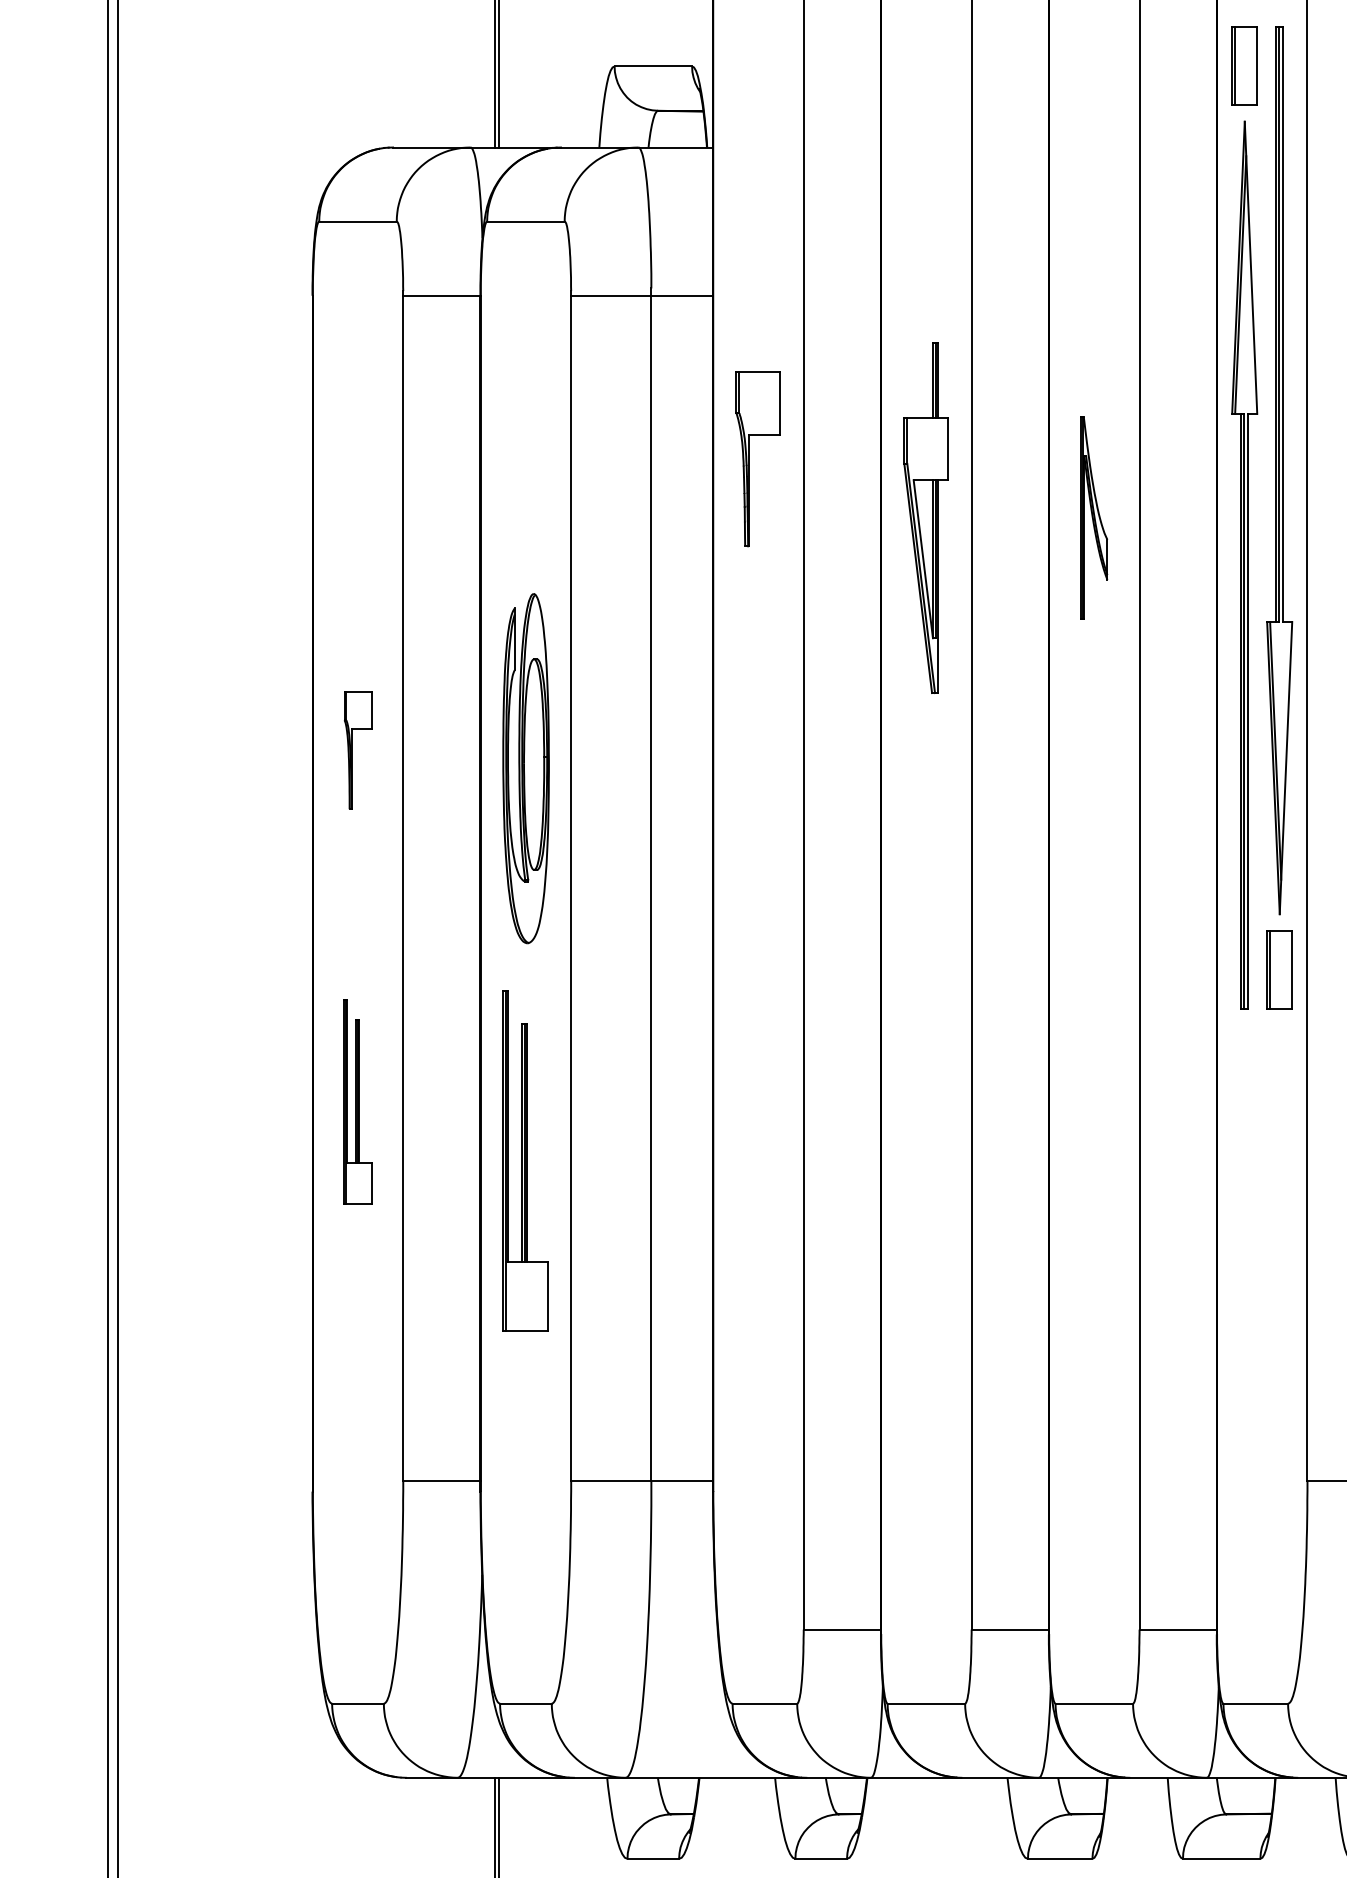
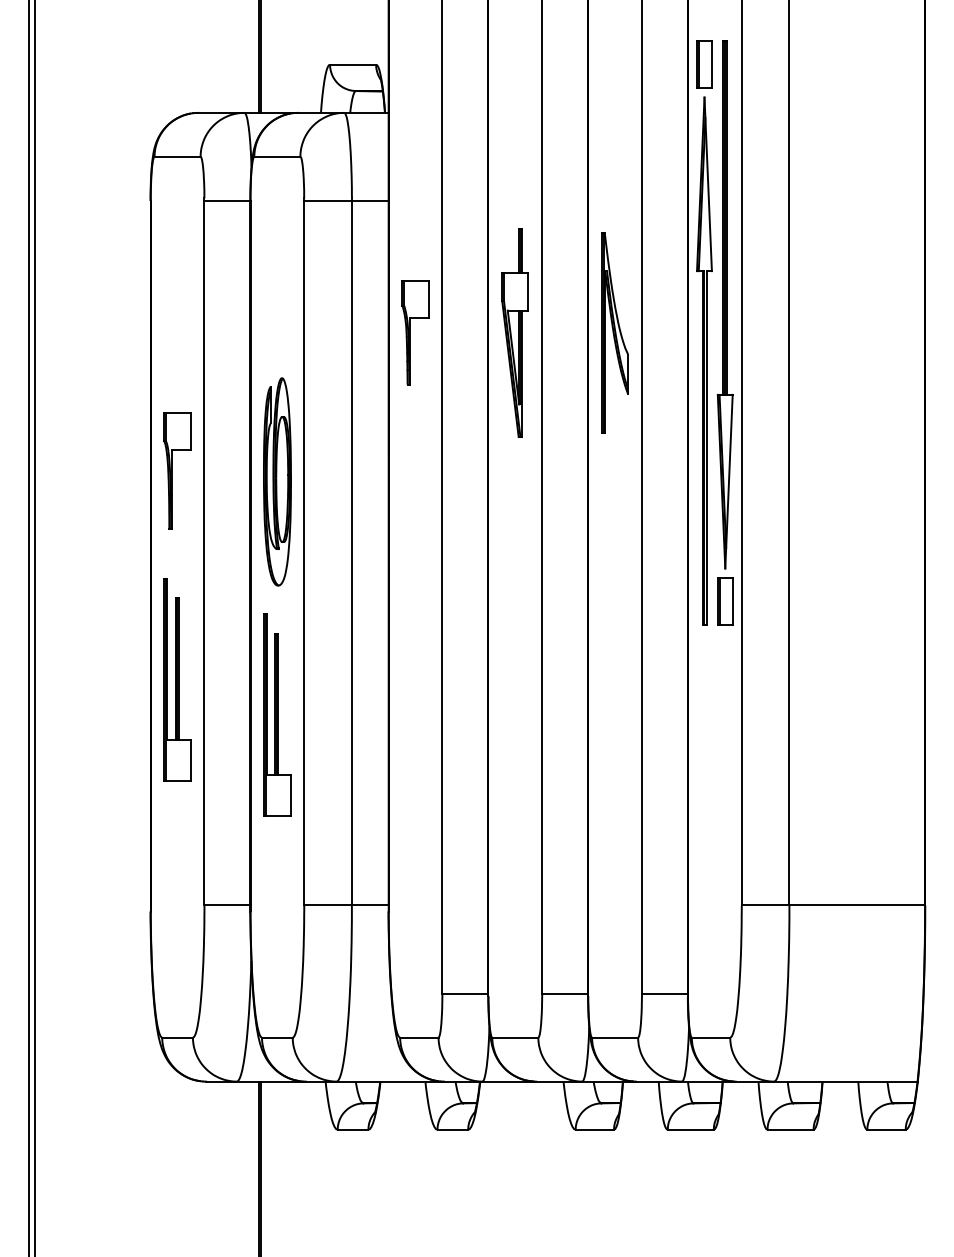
part: (758, 458) -> (415, 332), moved
part: (1093, 517) -> (614, 332), size x1.67
part: (357, 749) -> (177, 470), size x1.67
part: (357, 1101) -> (177, 679), size x1.67

